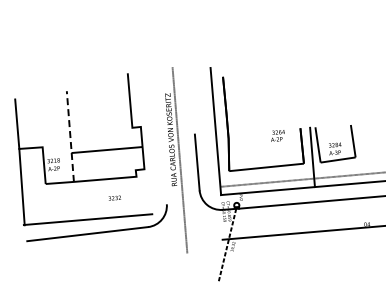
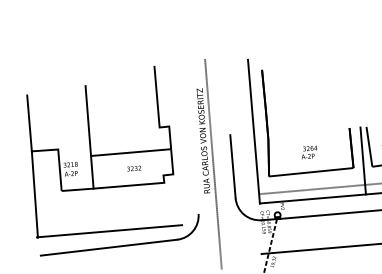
text: (277, 135) -> (308, 152), moved
line: (70, 136) -> (89, 137), dashed -> solid
text: (114, 197) -> (133, 167), moved

